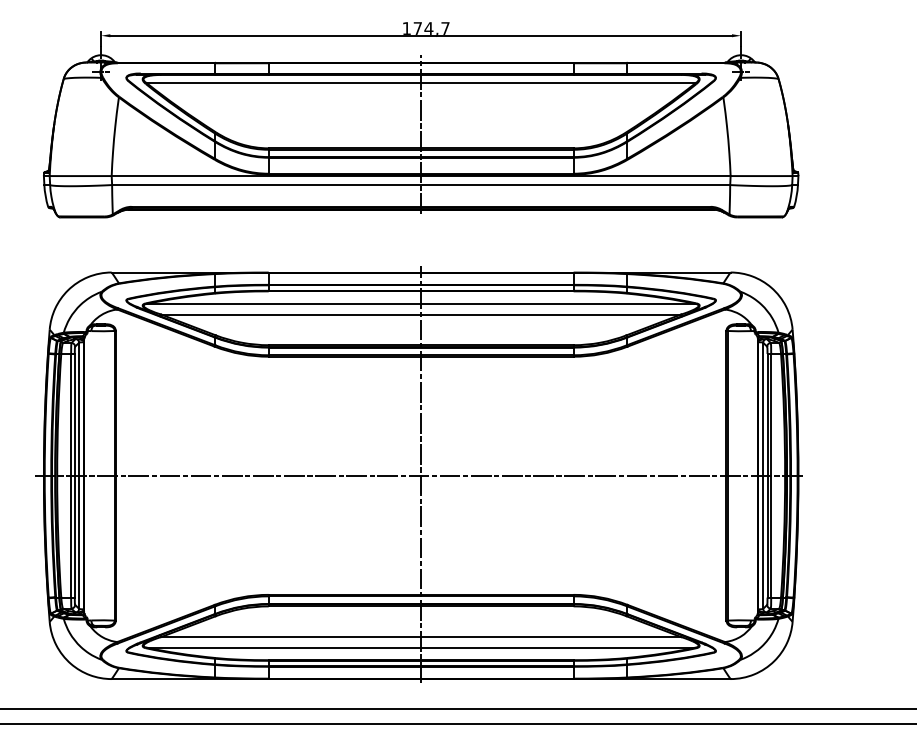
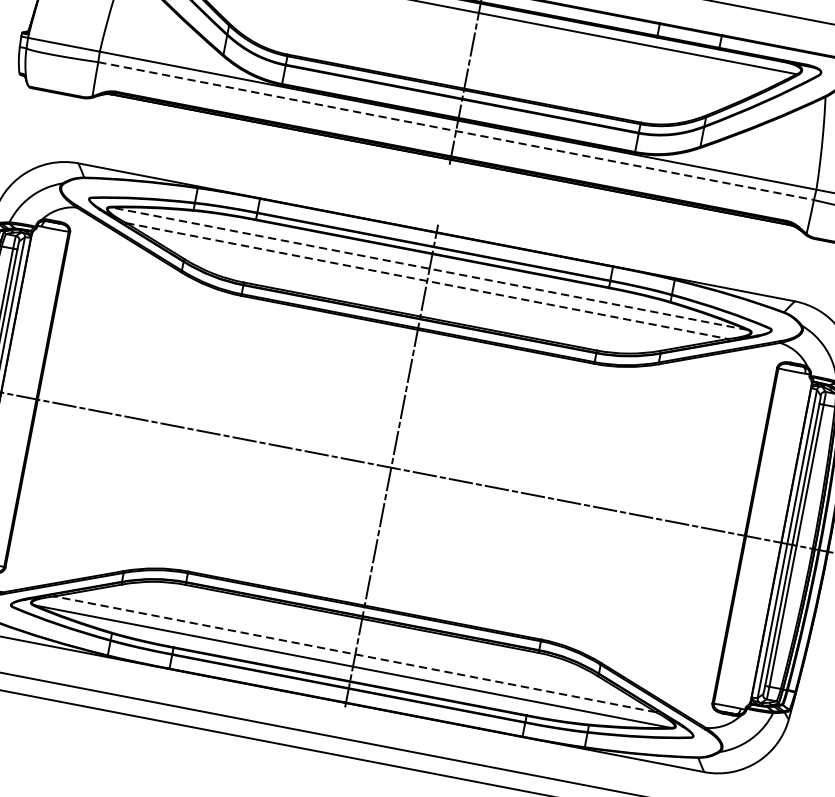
line: (421, 185) -> (456, 131), solid -> dashed
line: (420, 303) -> (428, 268), solid -> dashed
line: (421, 314) -> (427, 281), solid -> dashed
line: (421, 637) -> (355, 655), solid -> dashed

